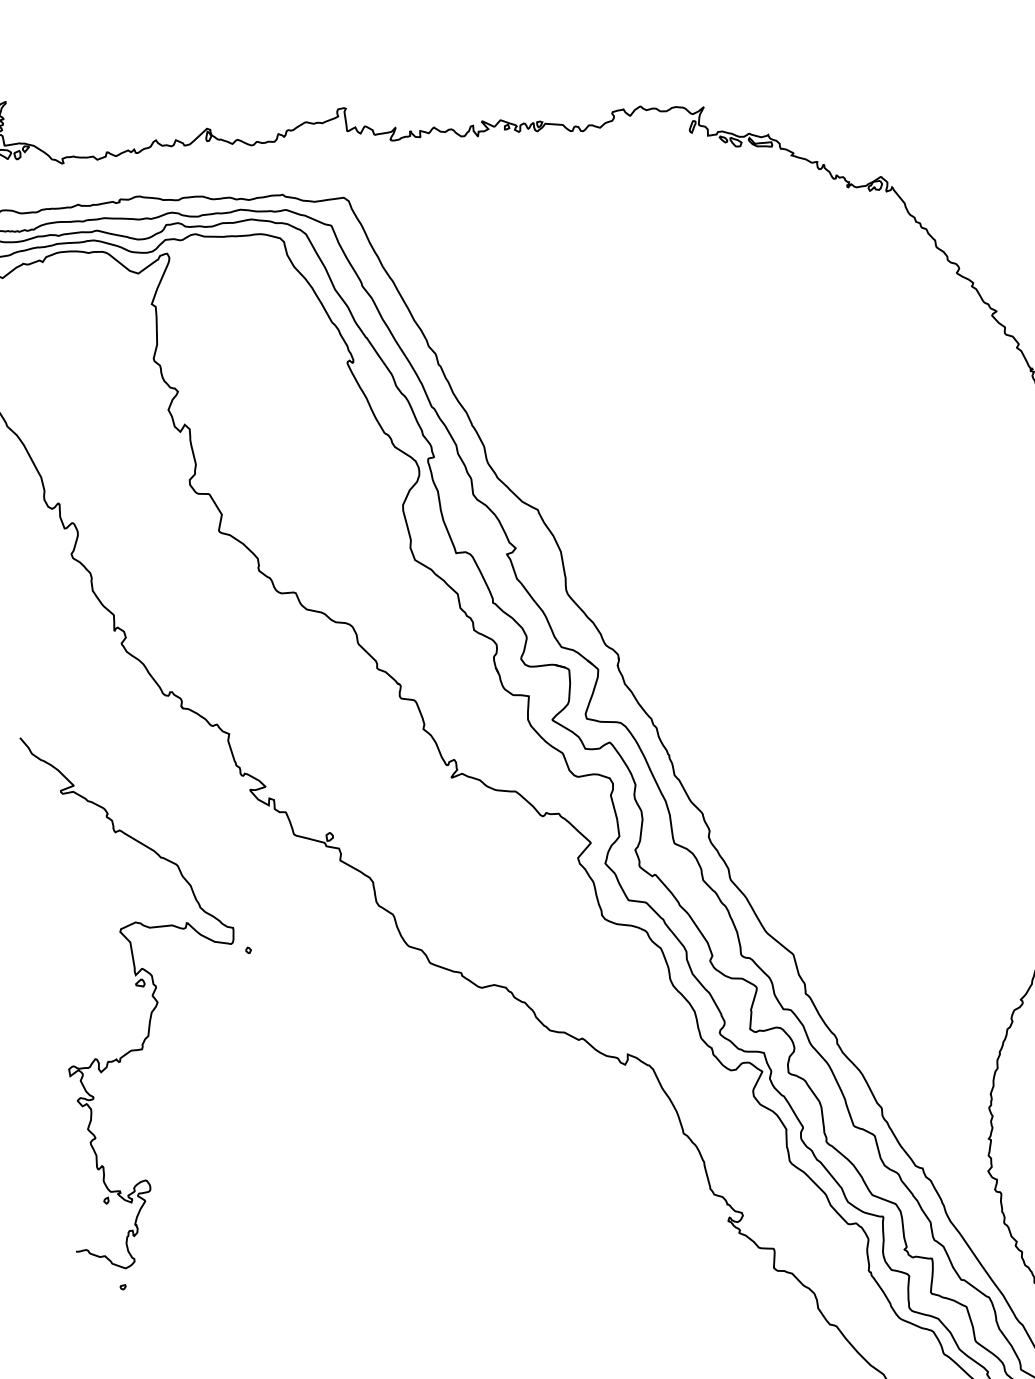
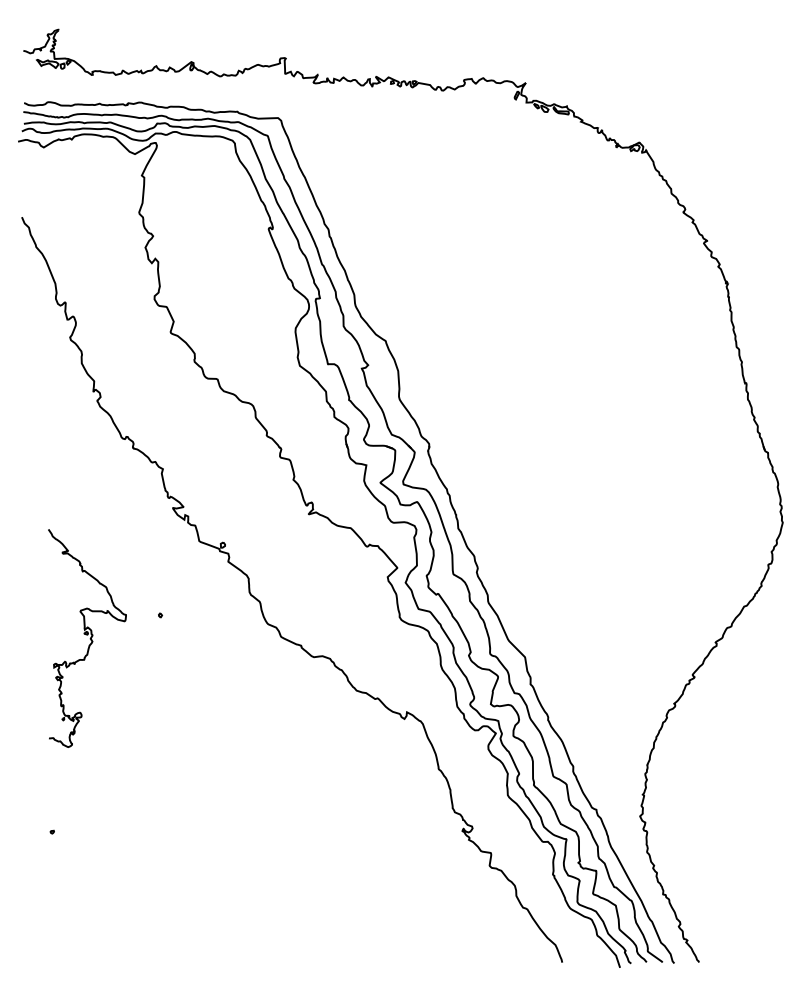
part: (144, 995) -> (87, 638), size x0.6

